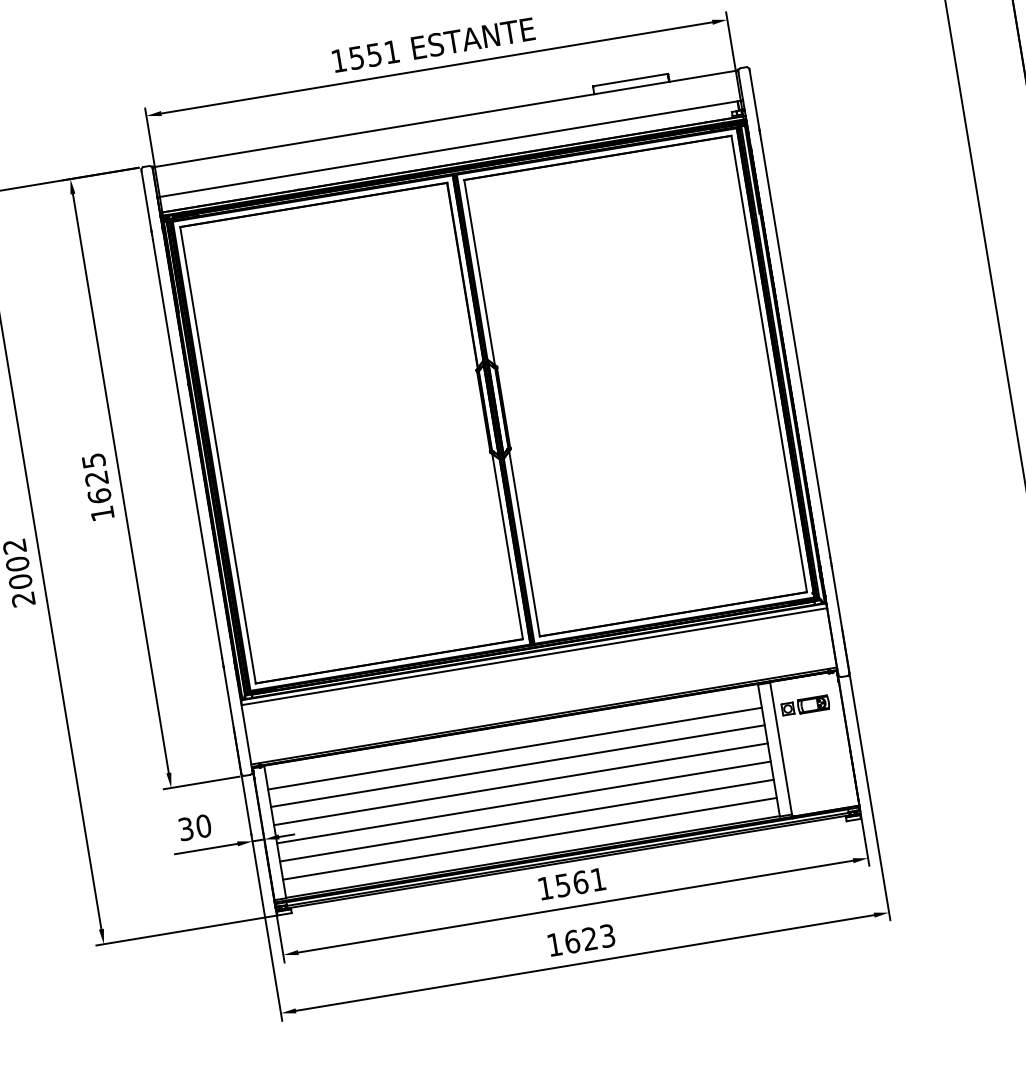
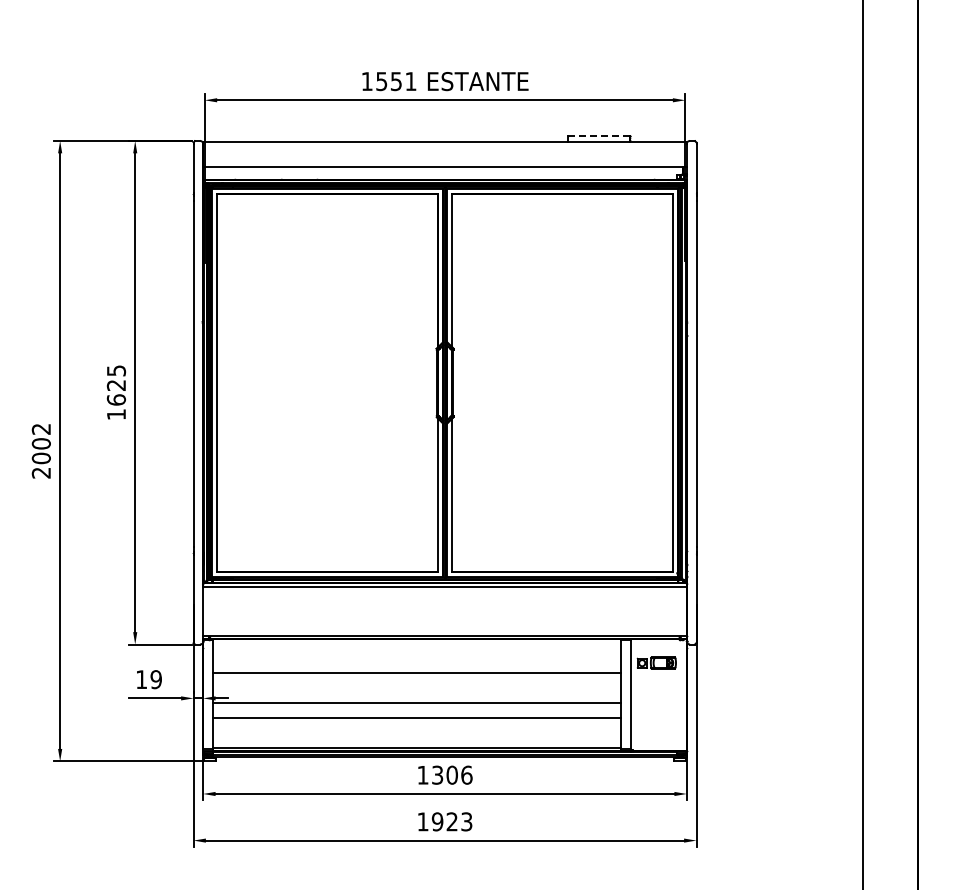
line: (630, 79) -> (599, 135), solid -> dashed
line: (515, 748) -> (417, 658), removed
line: (521, 784) -> (417, 688), removed
text: (194, 827) -> (148, 679), 30 -> 19
line: (530, 839) -> (417, 733), removed
text: (580, 881) -> (452, 774), 1561 -> 1306
text: (572, 941) -> (437, 821), 1623 -> 1923

